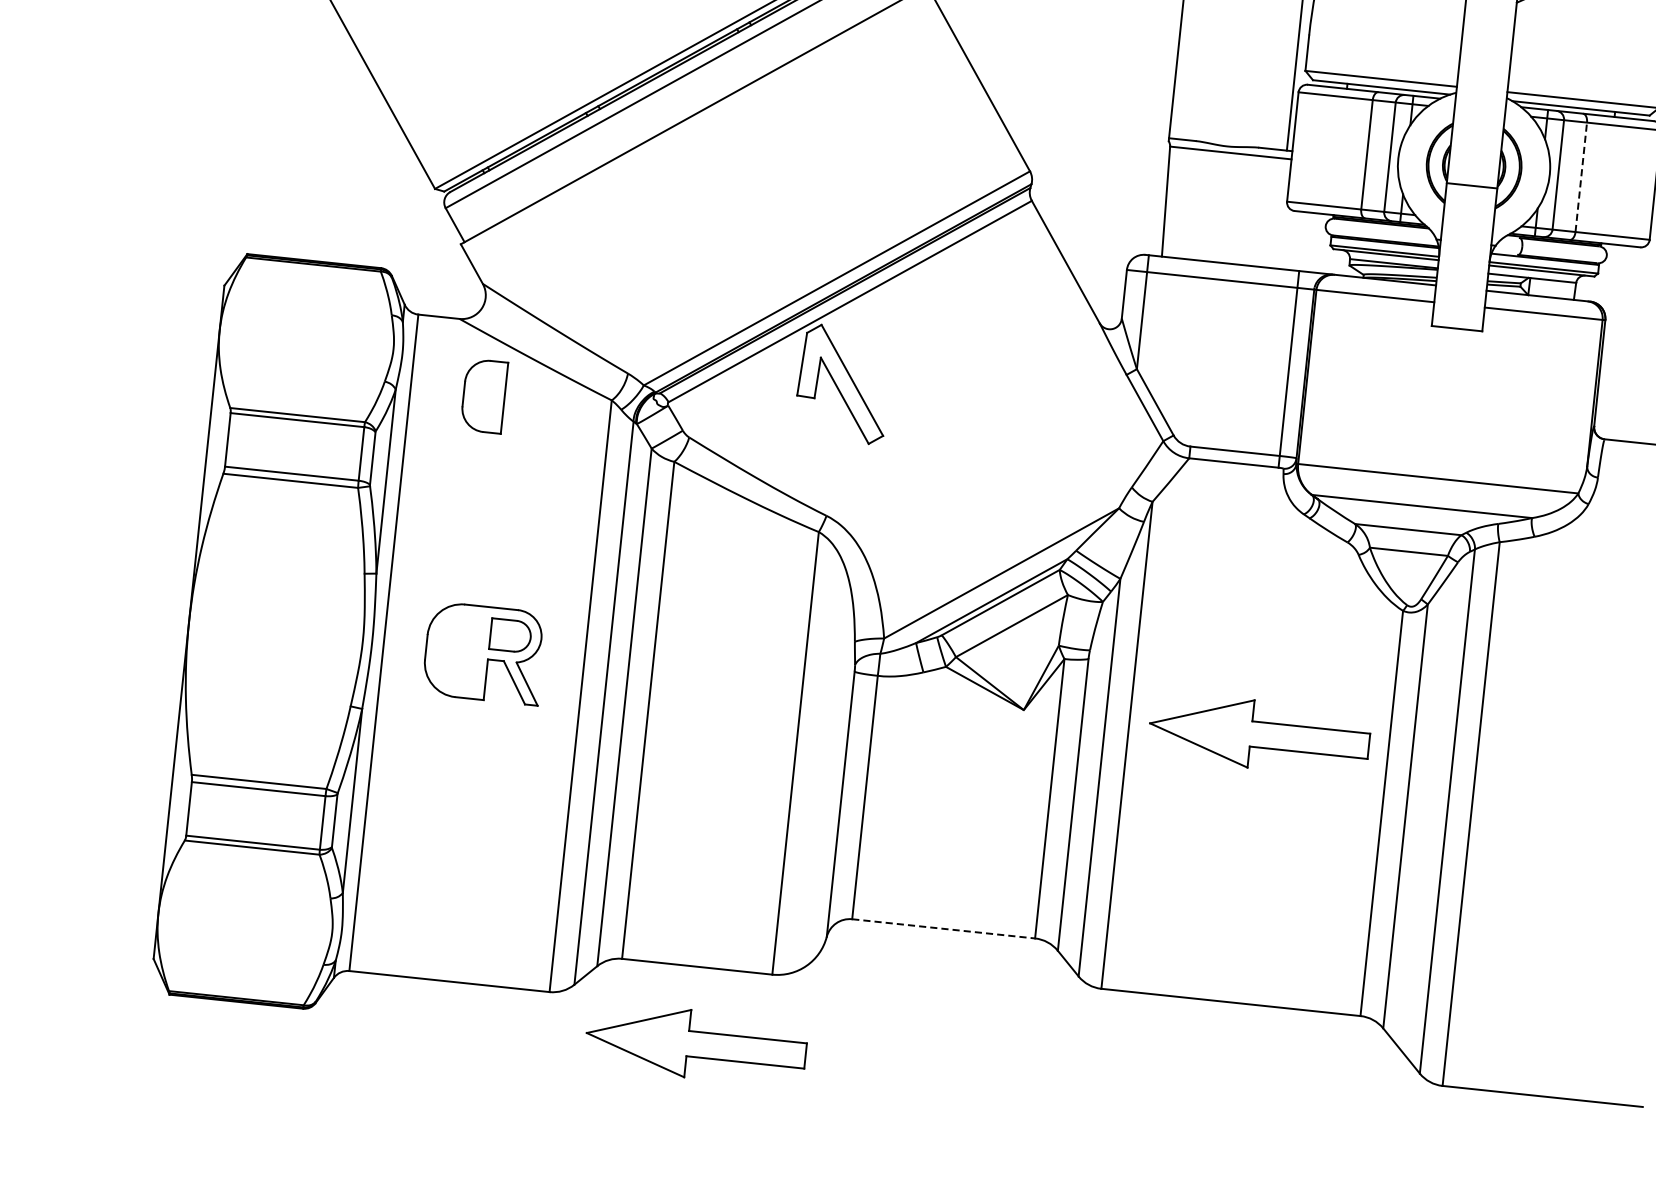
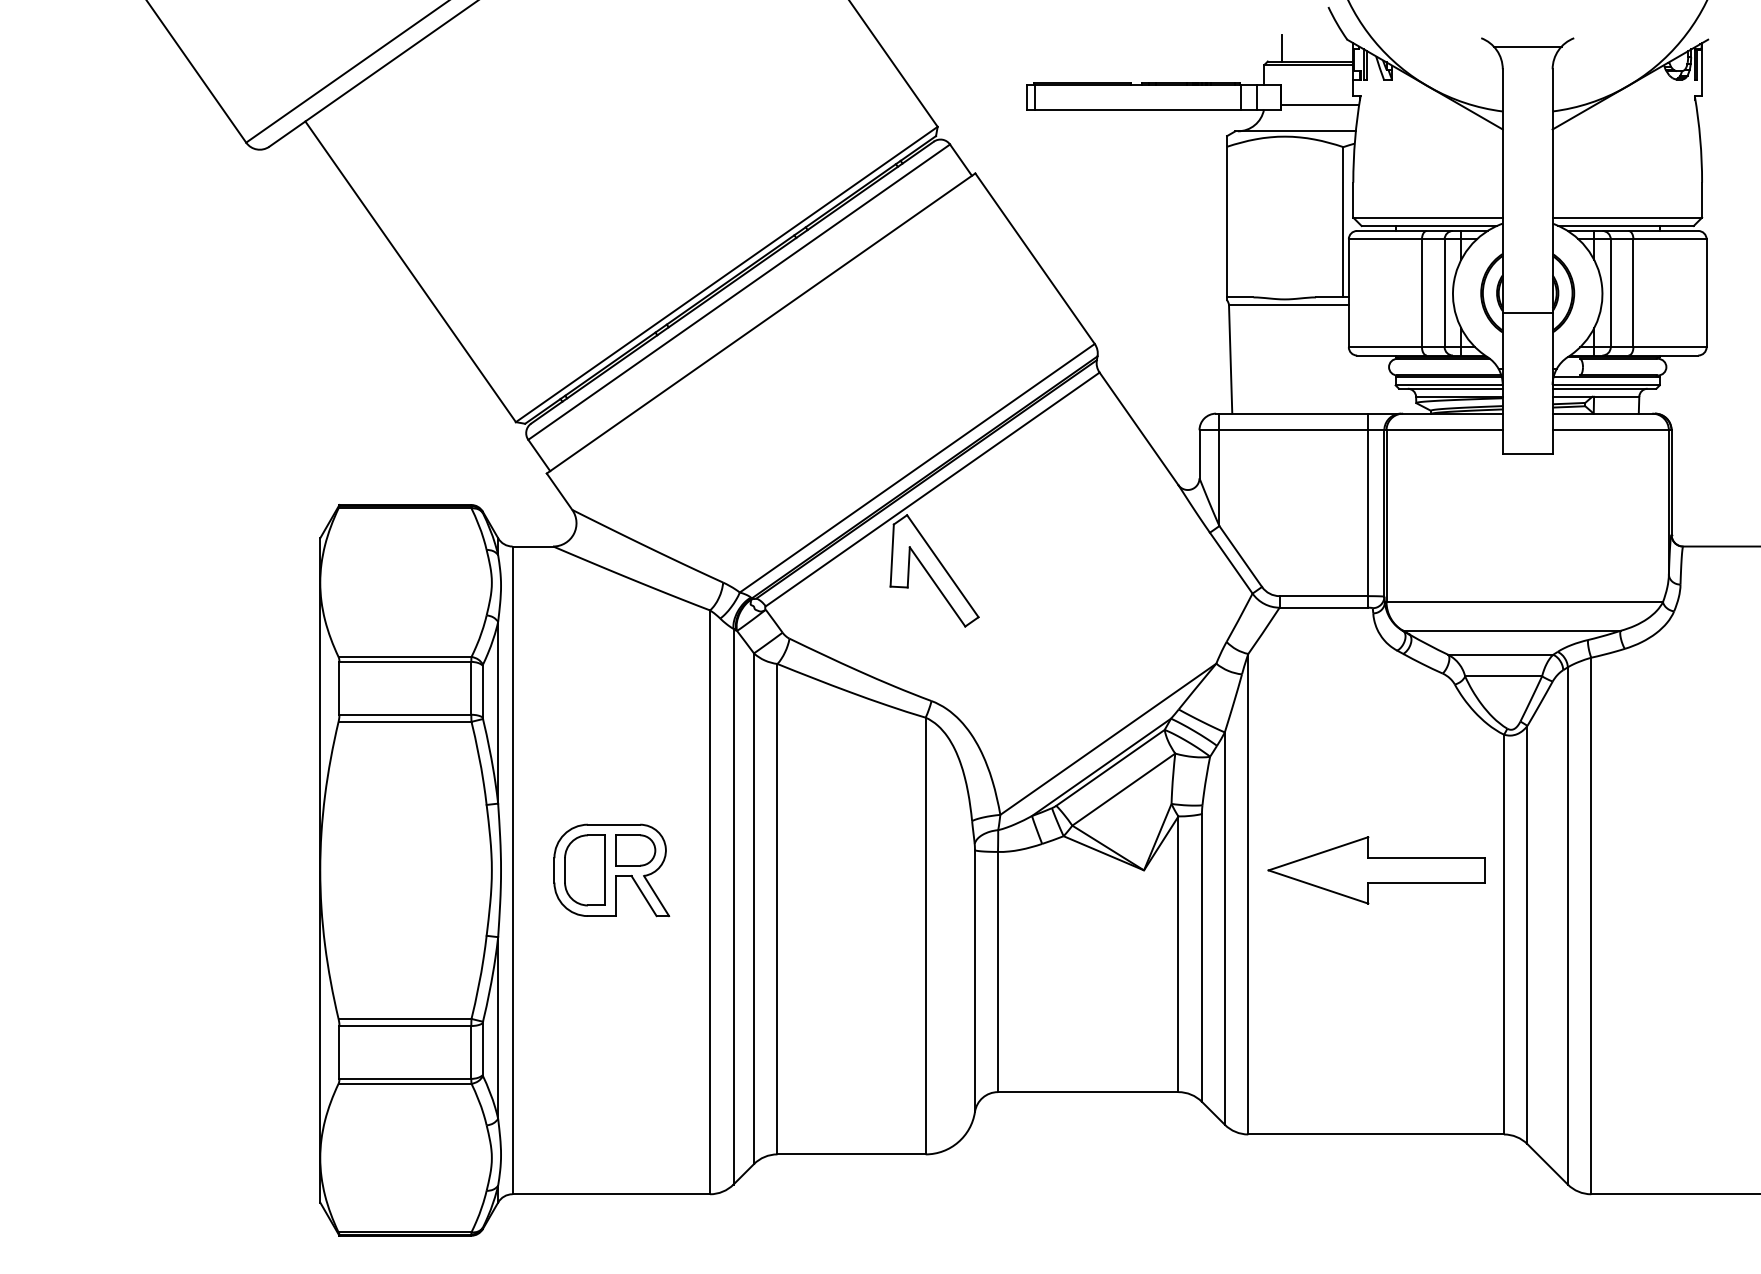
line: (1581, 177) -> (1633, 293), dashed -> solid
part: (483, 396) -> (584, 870), moved
line: (943, 929) -> (1088, 1092), dashed -> solid
part: (696, 1044) -> (858, 1230), removed

